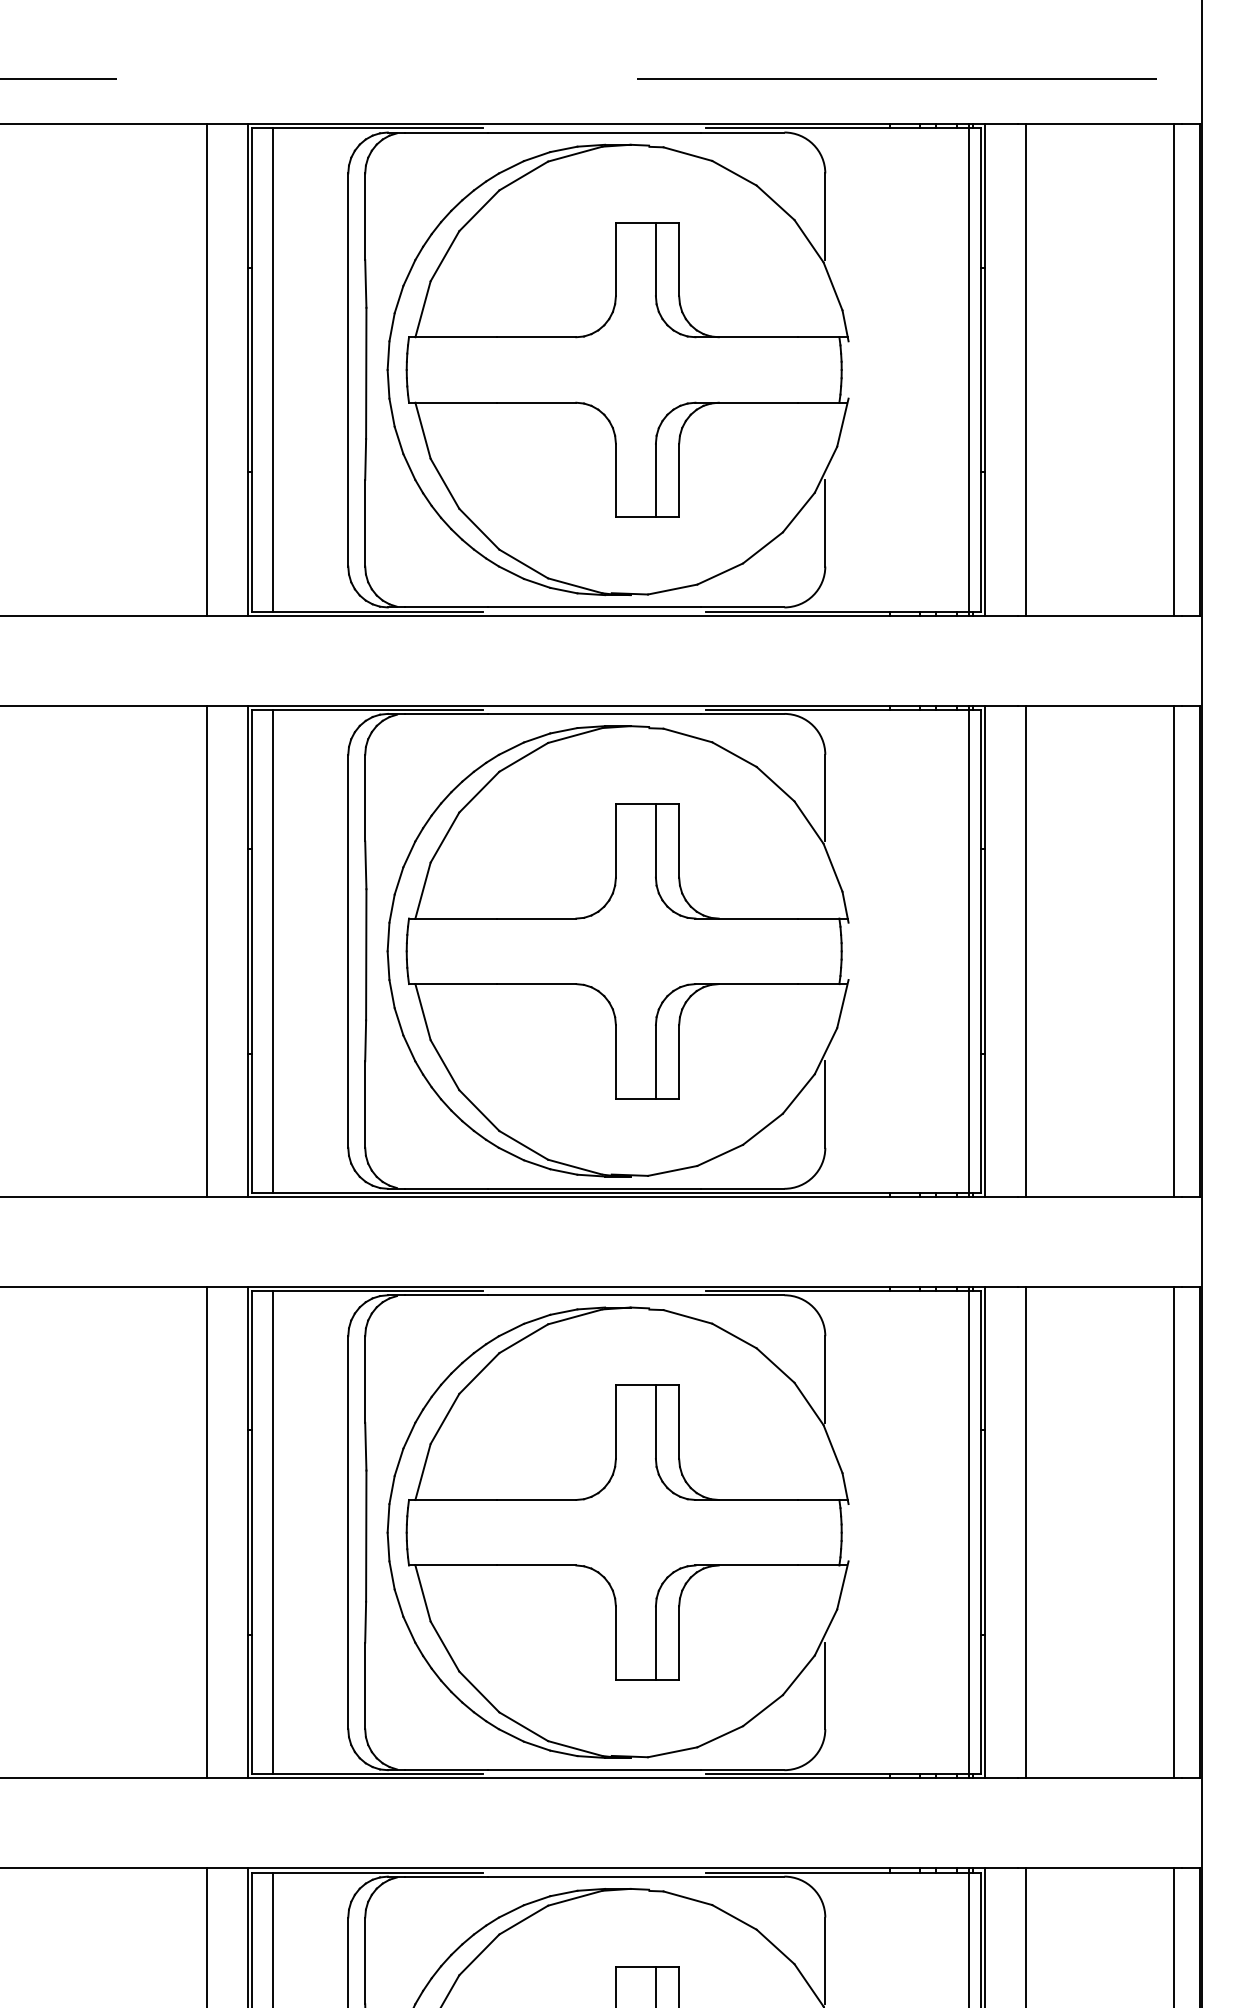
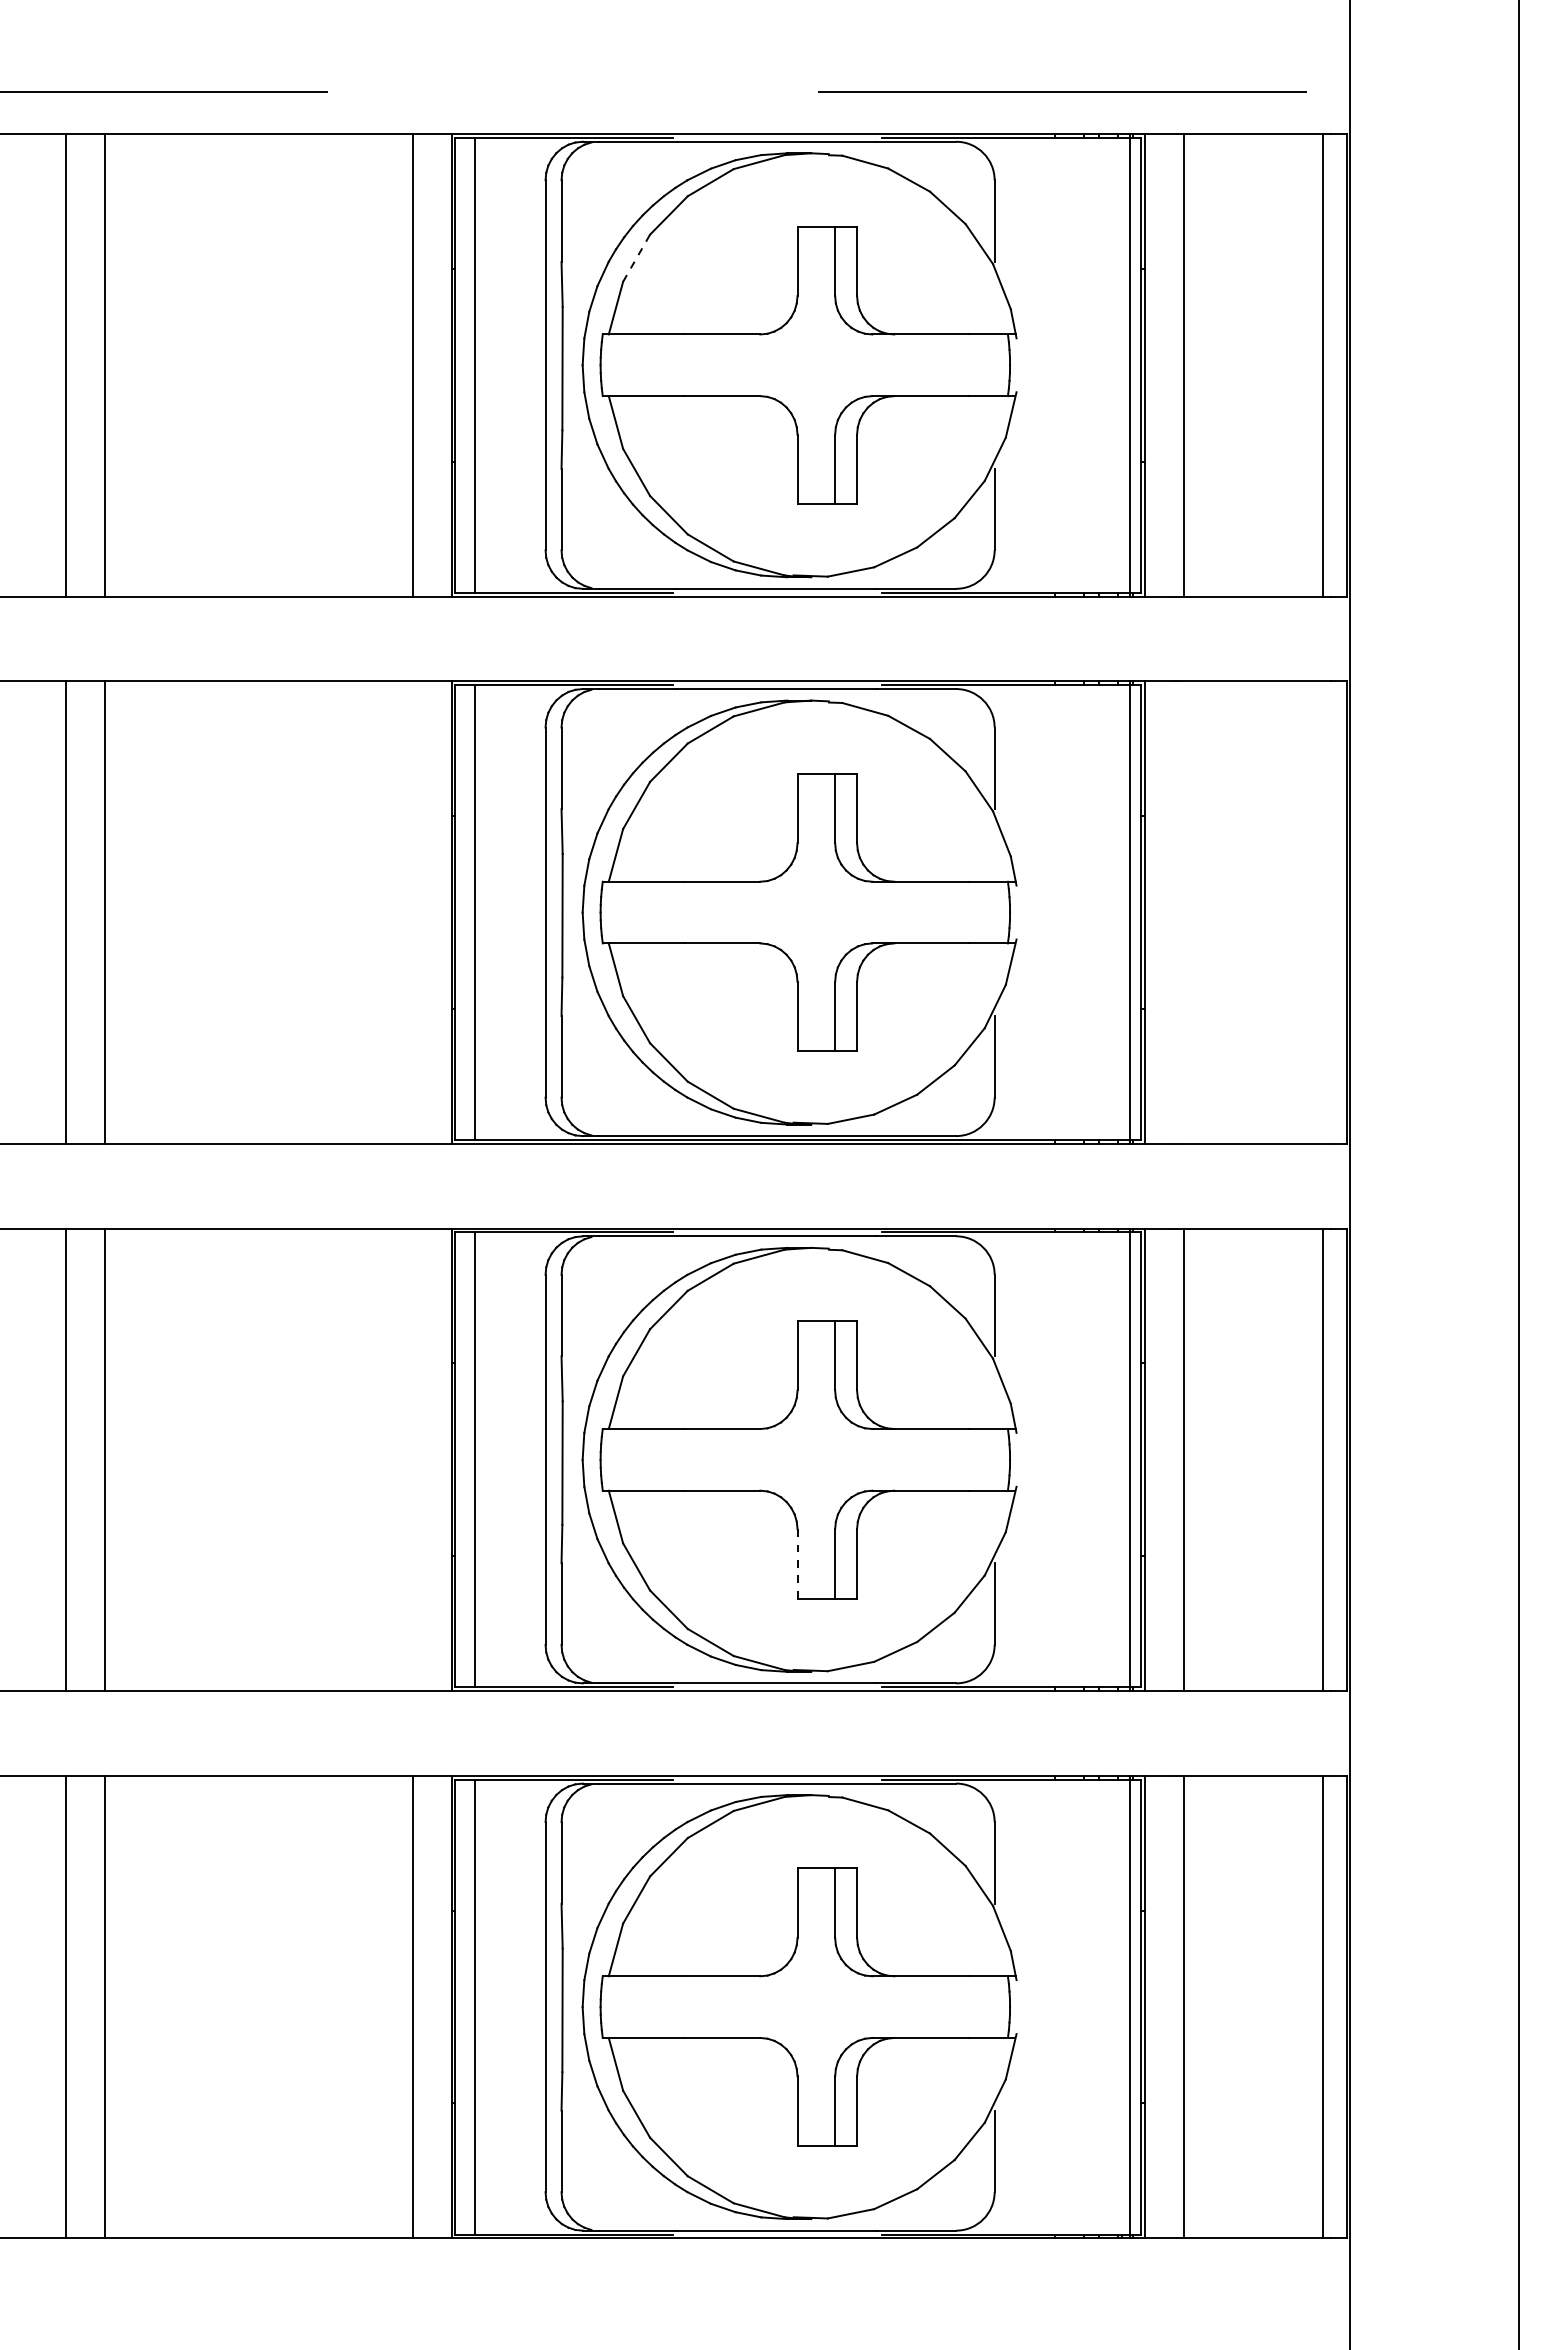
line: (444, 255) -> (636, 257), solid -> dashed
line: (207, 951) -> (413, 912), removed
line: (1025, 951) -> (1183, 912), removed
line: (1173, 951) -> (1322, 912), removed
line: (207, 1532) -> (413, 1459), removed
line: (615, 1642) -> (797, 1563), solid -> dashed

